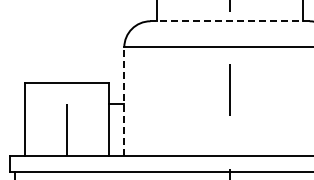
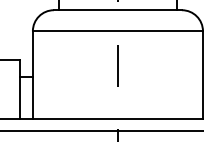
line: (230, 21) -> (118, 10), dashed -> solid
line: (124, 101) -> (33, 74), dashed -> solid

